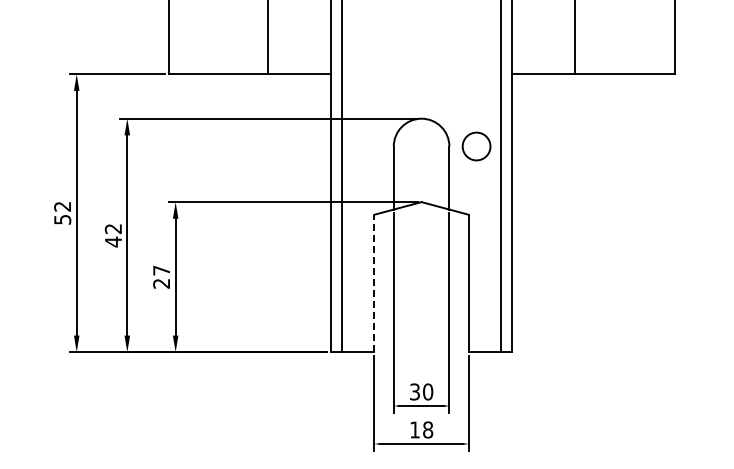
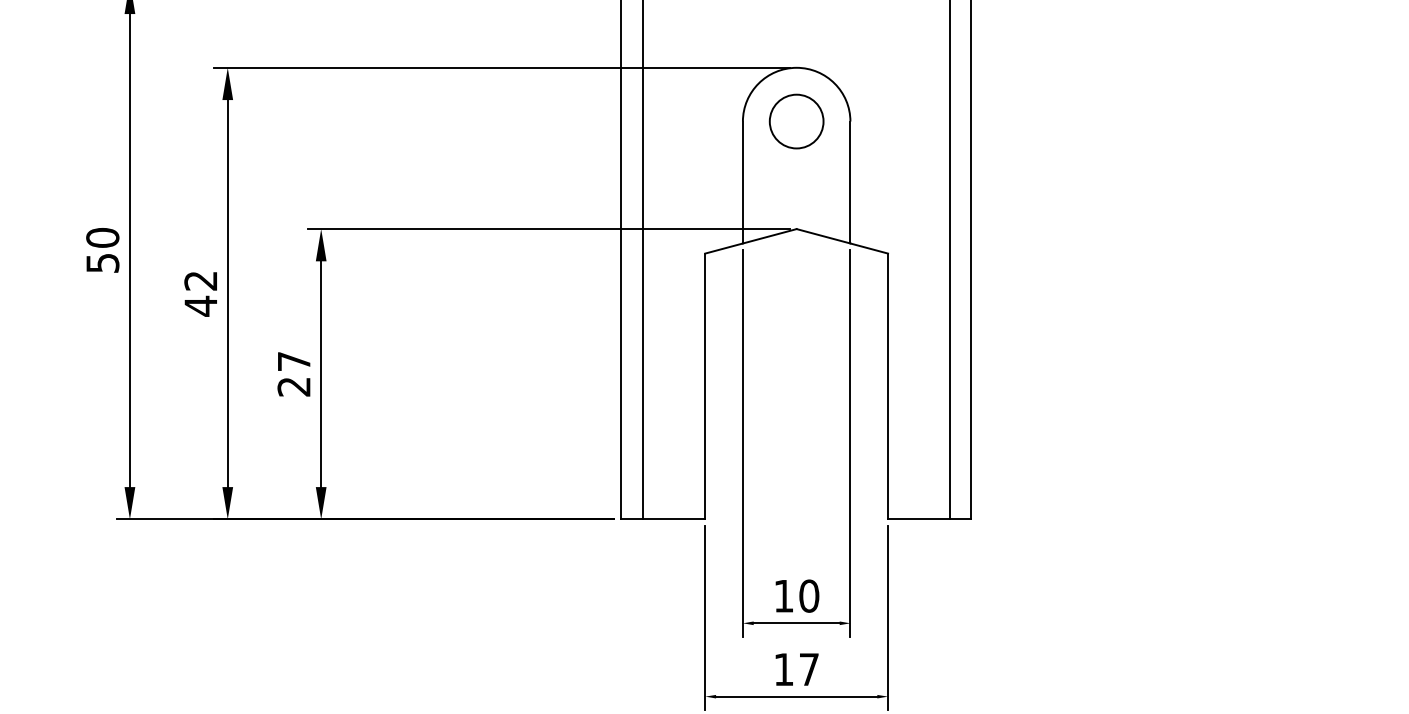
circle: (476, 146) -> (796, 121), moved
text: (62, 206) -> (102, 237), 52 -> 50
line: (374, 283) -> (705, 386), dashed -> solid
text: (414, 391) -> (782, 595), 30 -> 10
text: (428, 429) -> (810, 668), 18 -> 17

